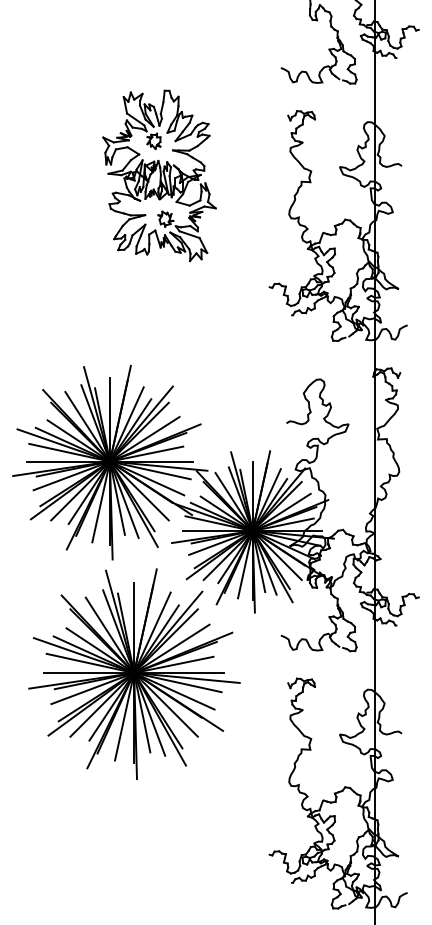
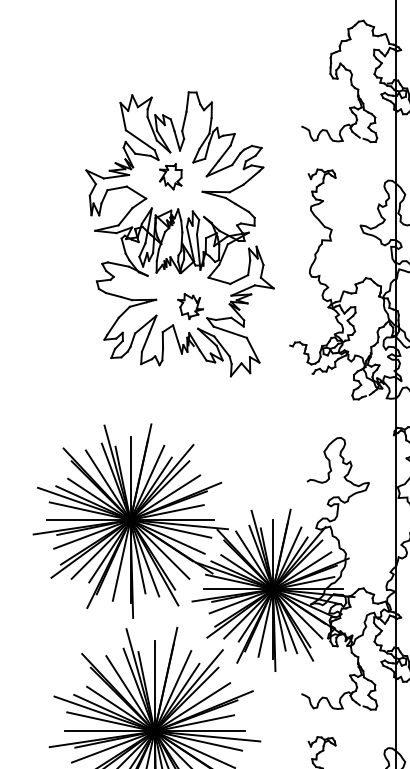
part: (159, 175) -> (180, 233), size x1.67

